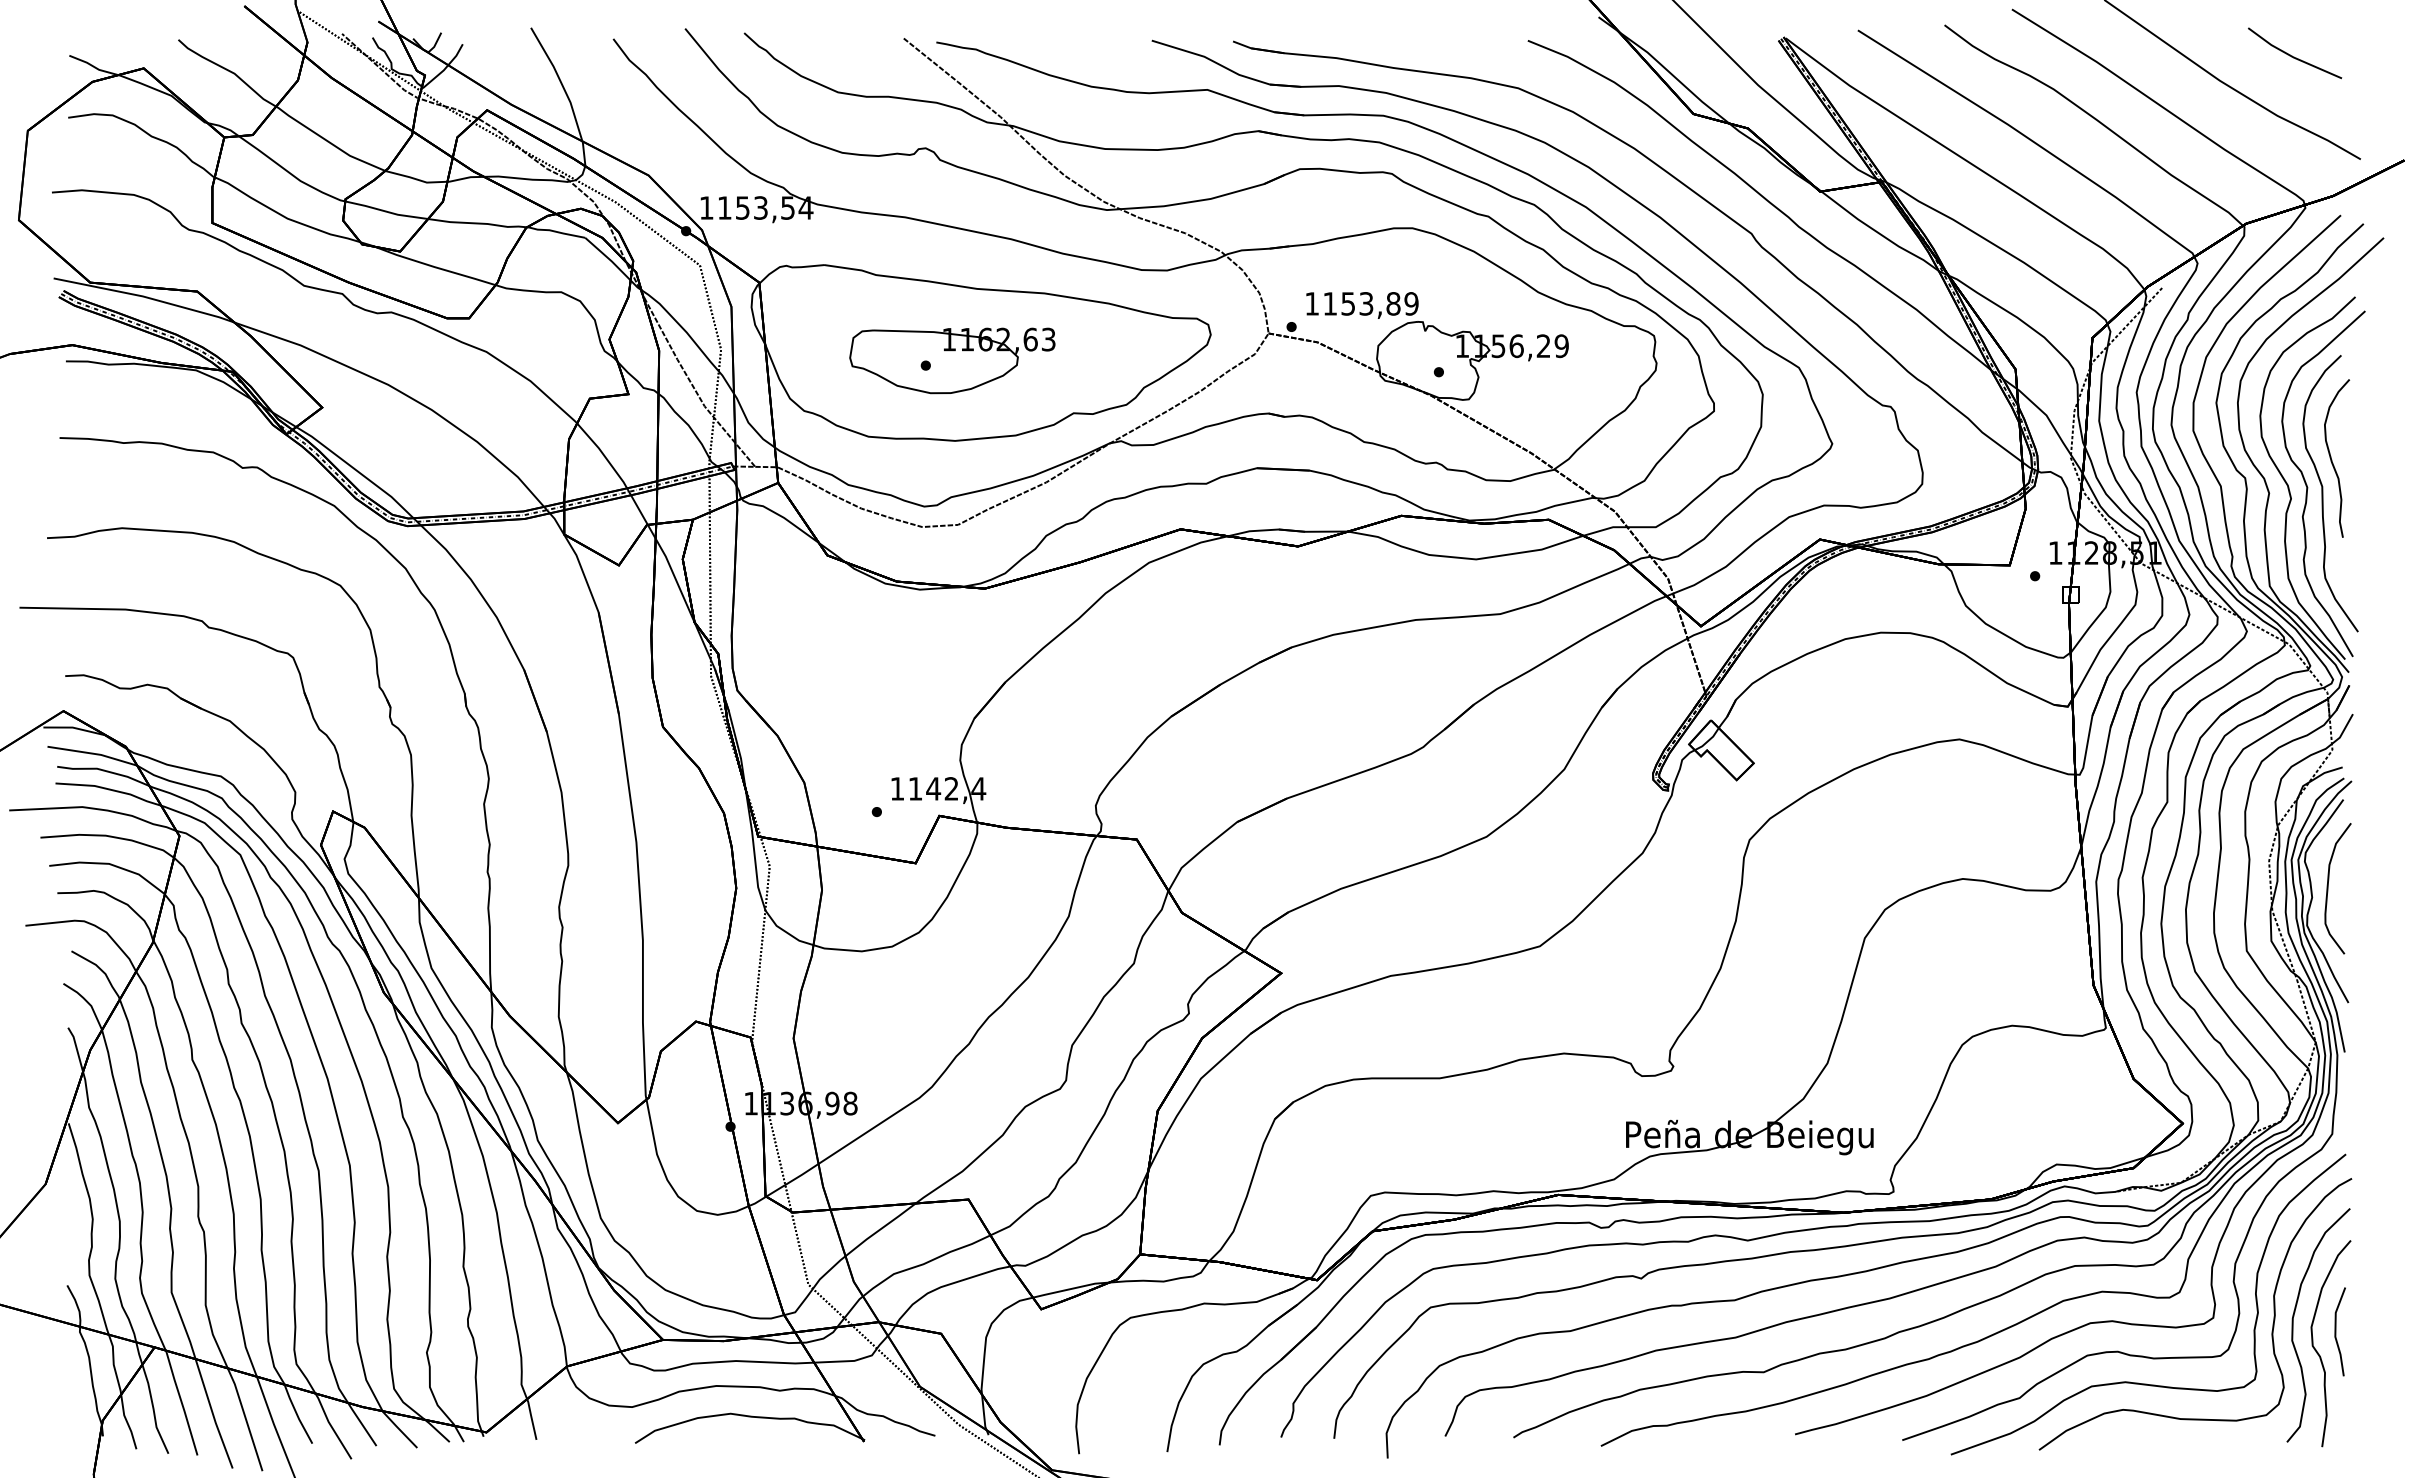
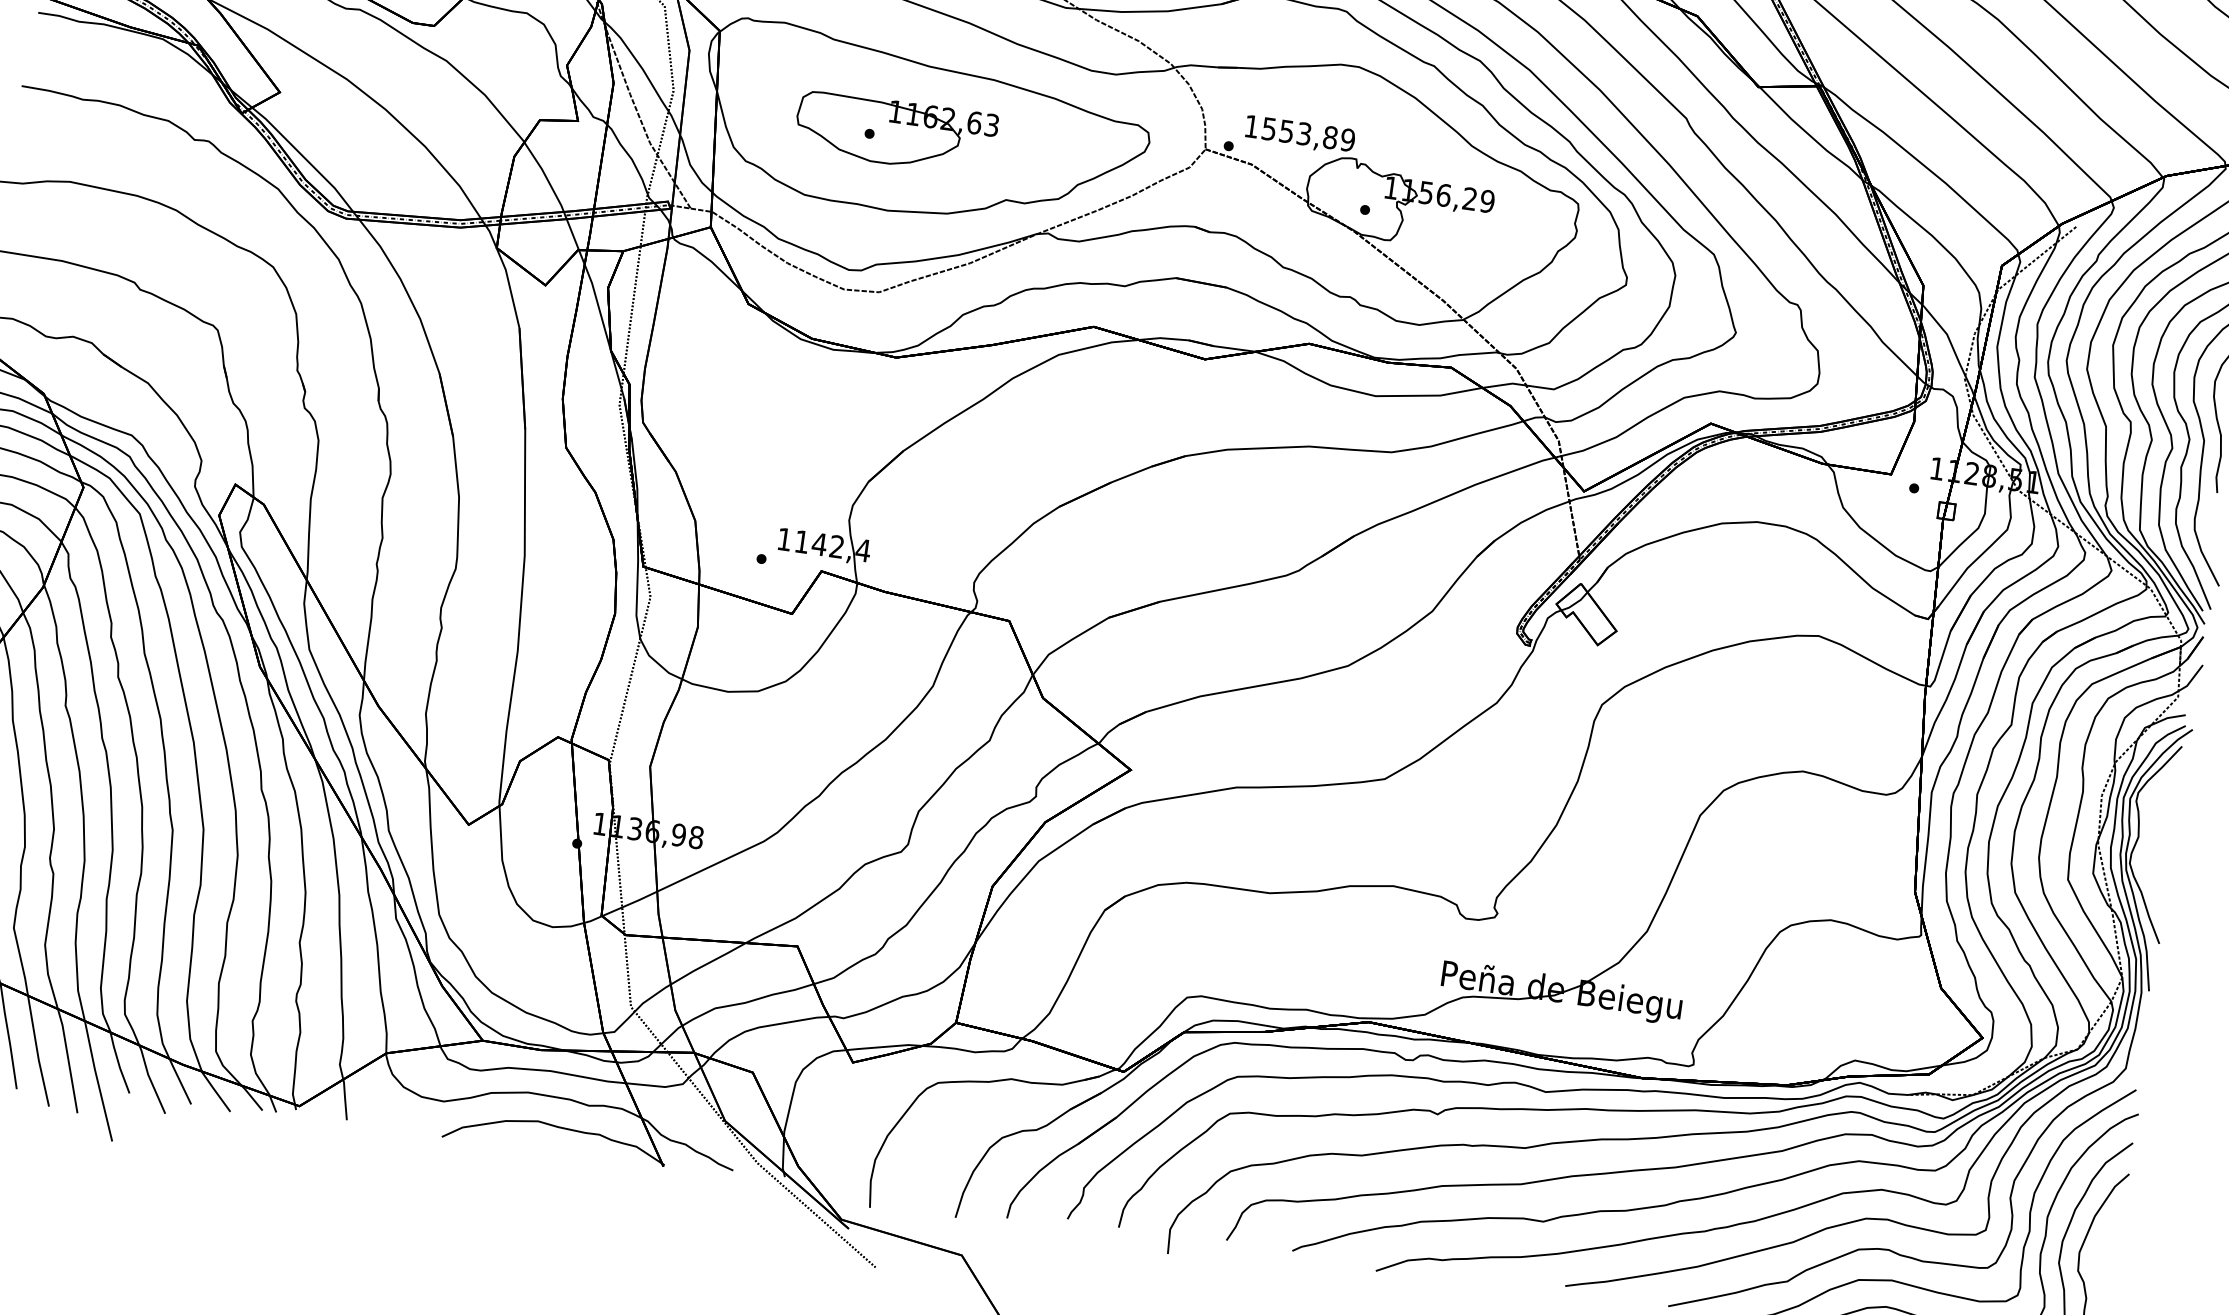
text: (1329, 303) -> (1268, 128), 1153,89 -> 1553,89
curve: (2328, 888) -> (2155, 830), removed
line: (2336, 1331) -> (2103, 1260), removed

